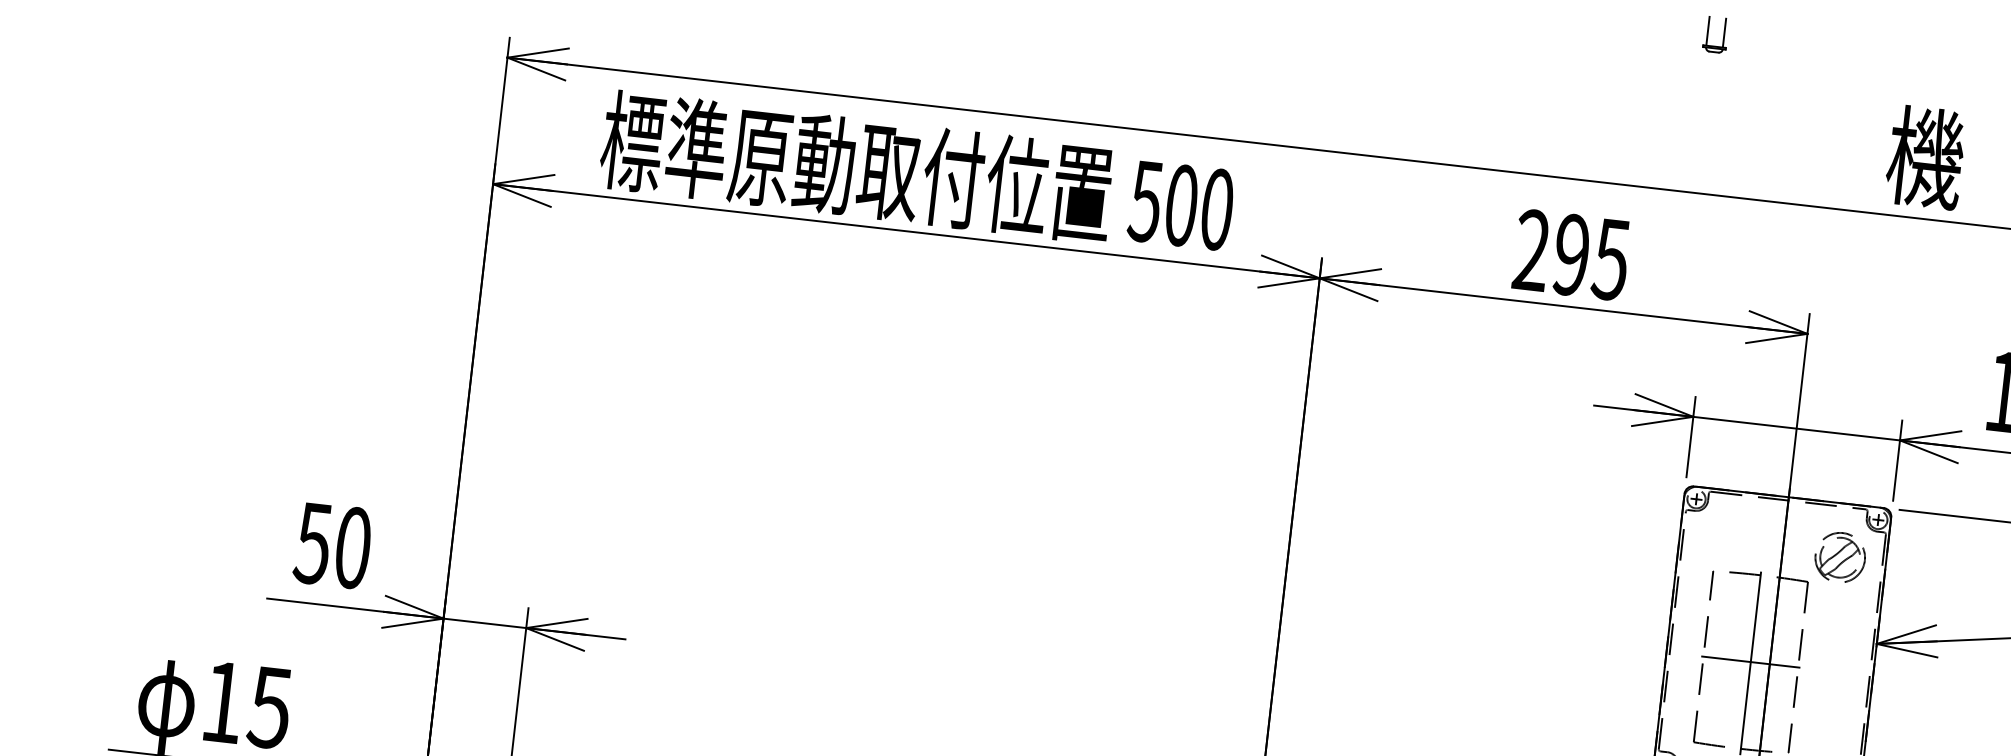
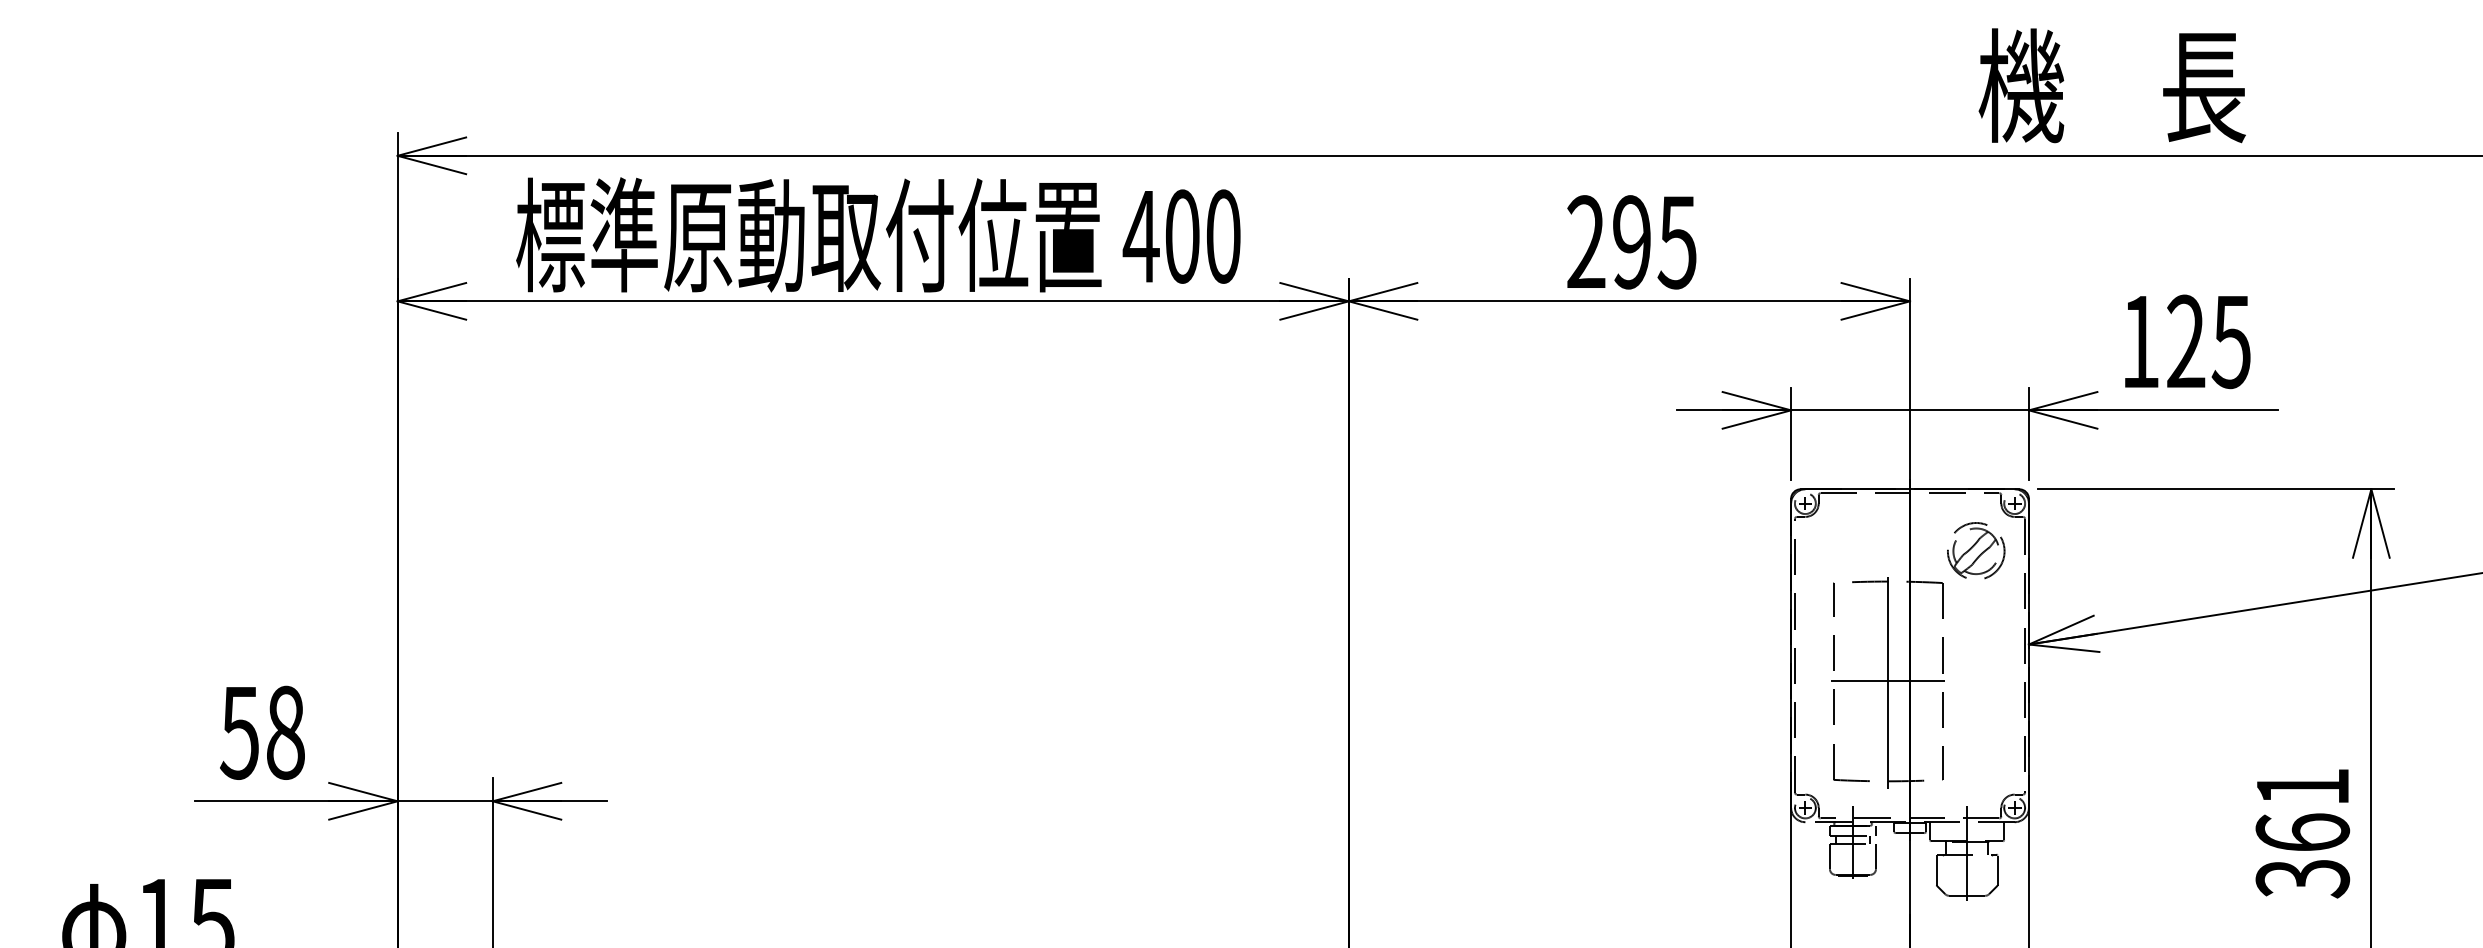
text: (1145, 202) -> (1140, 237), 500 -> 400
text: (352, 547) -> (285, 732), 50 -> 58

